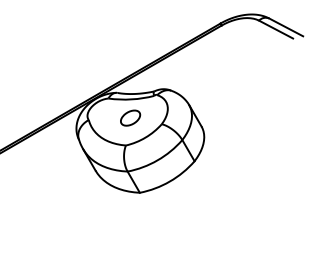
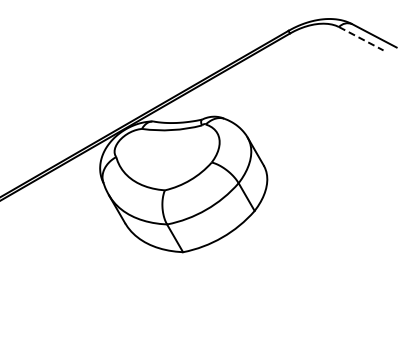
line: (276, 29) -> (361, 38), solid -> dashed
part: (130, 118) -> (170, 154), removed

